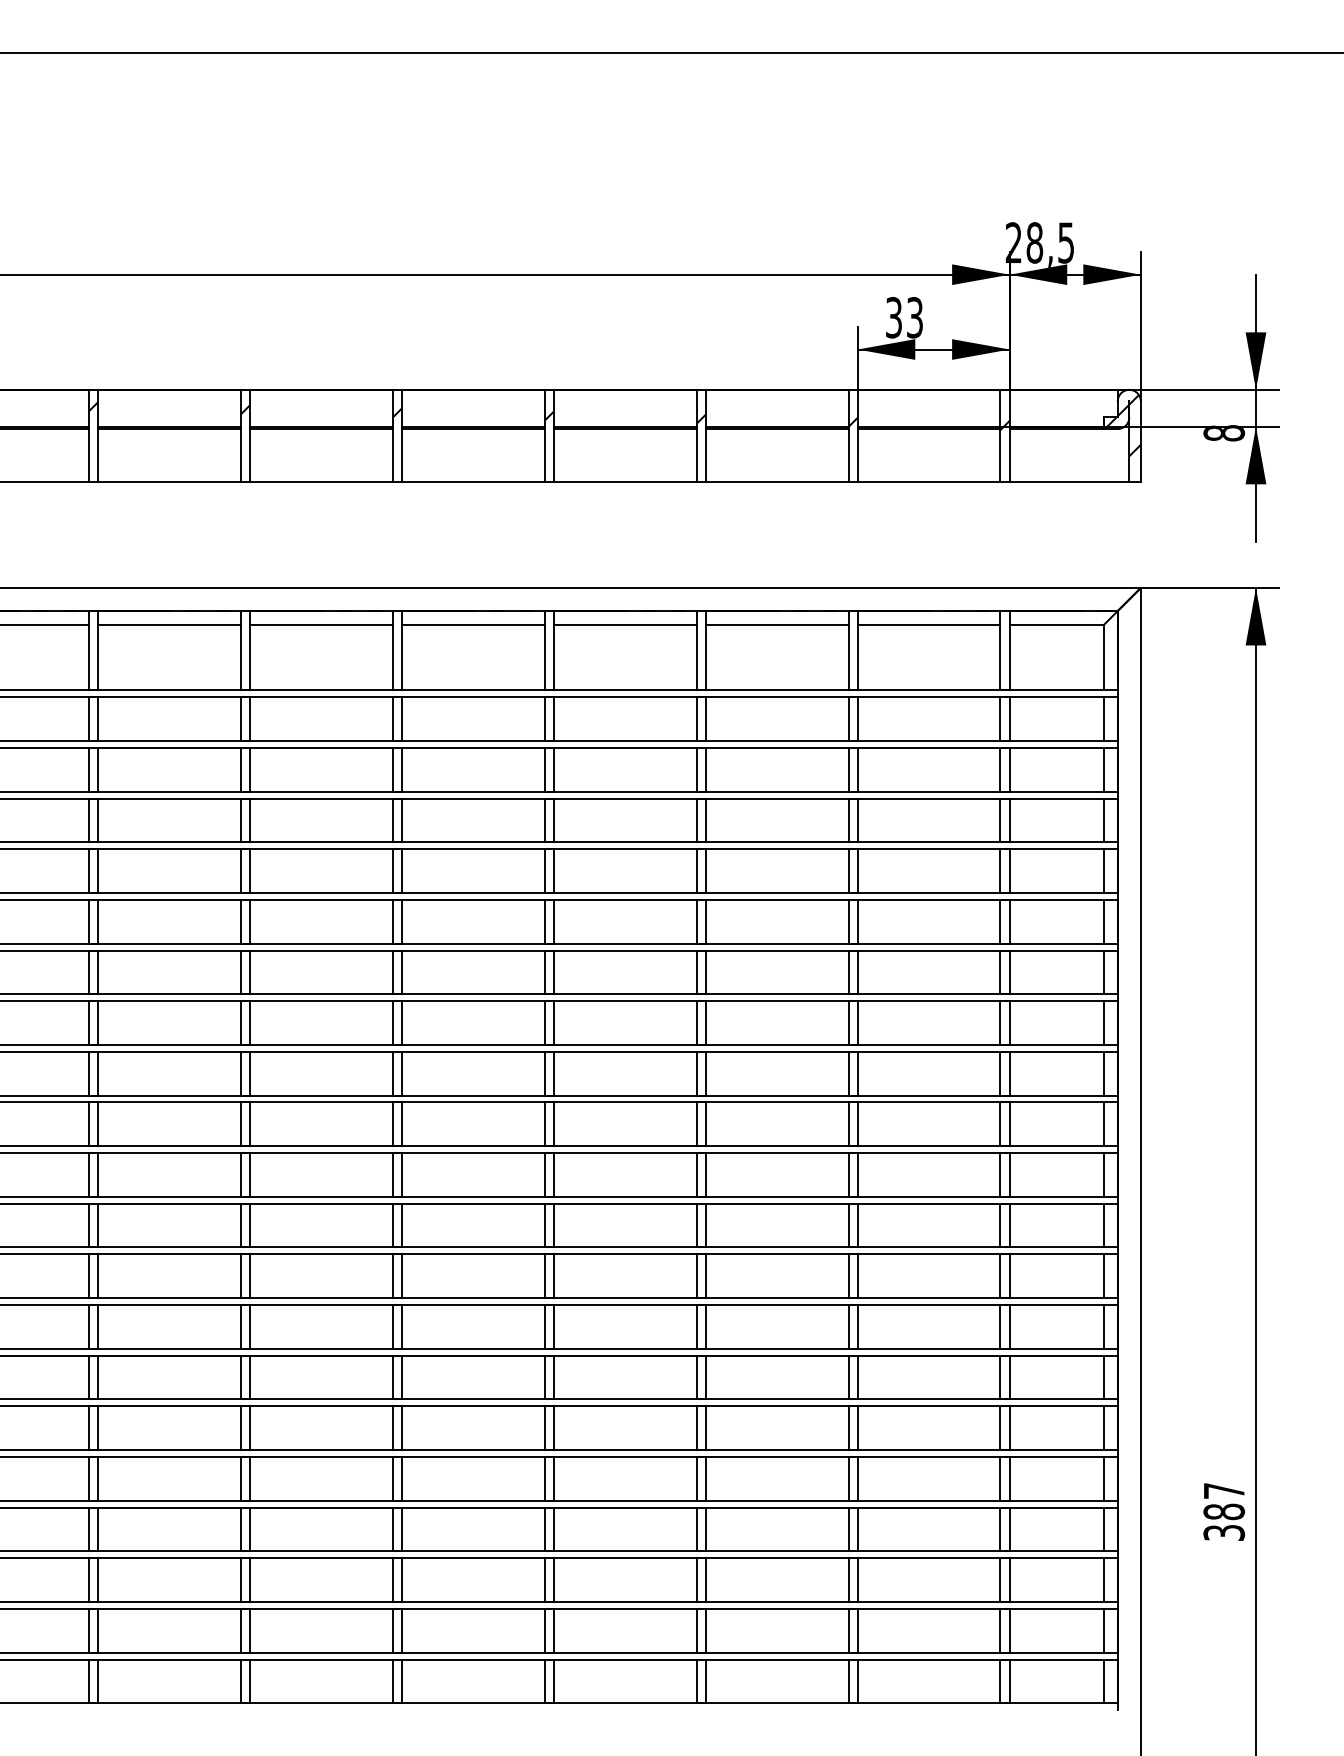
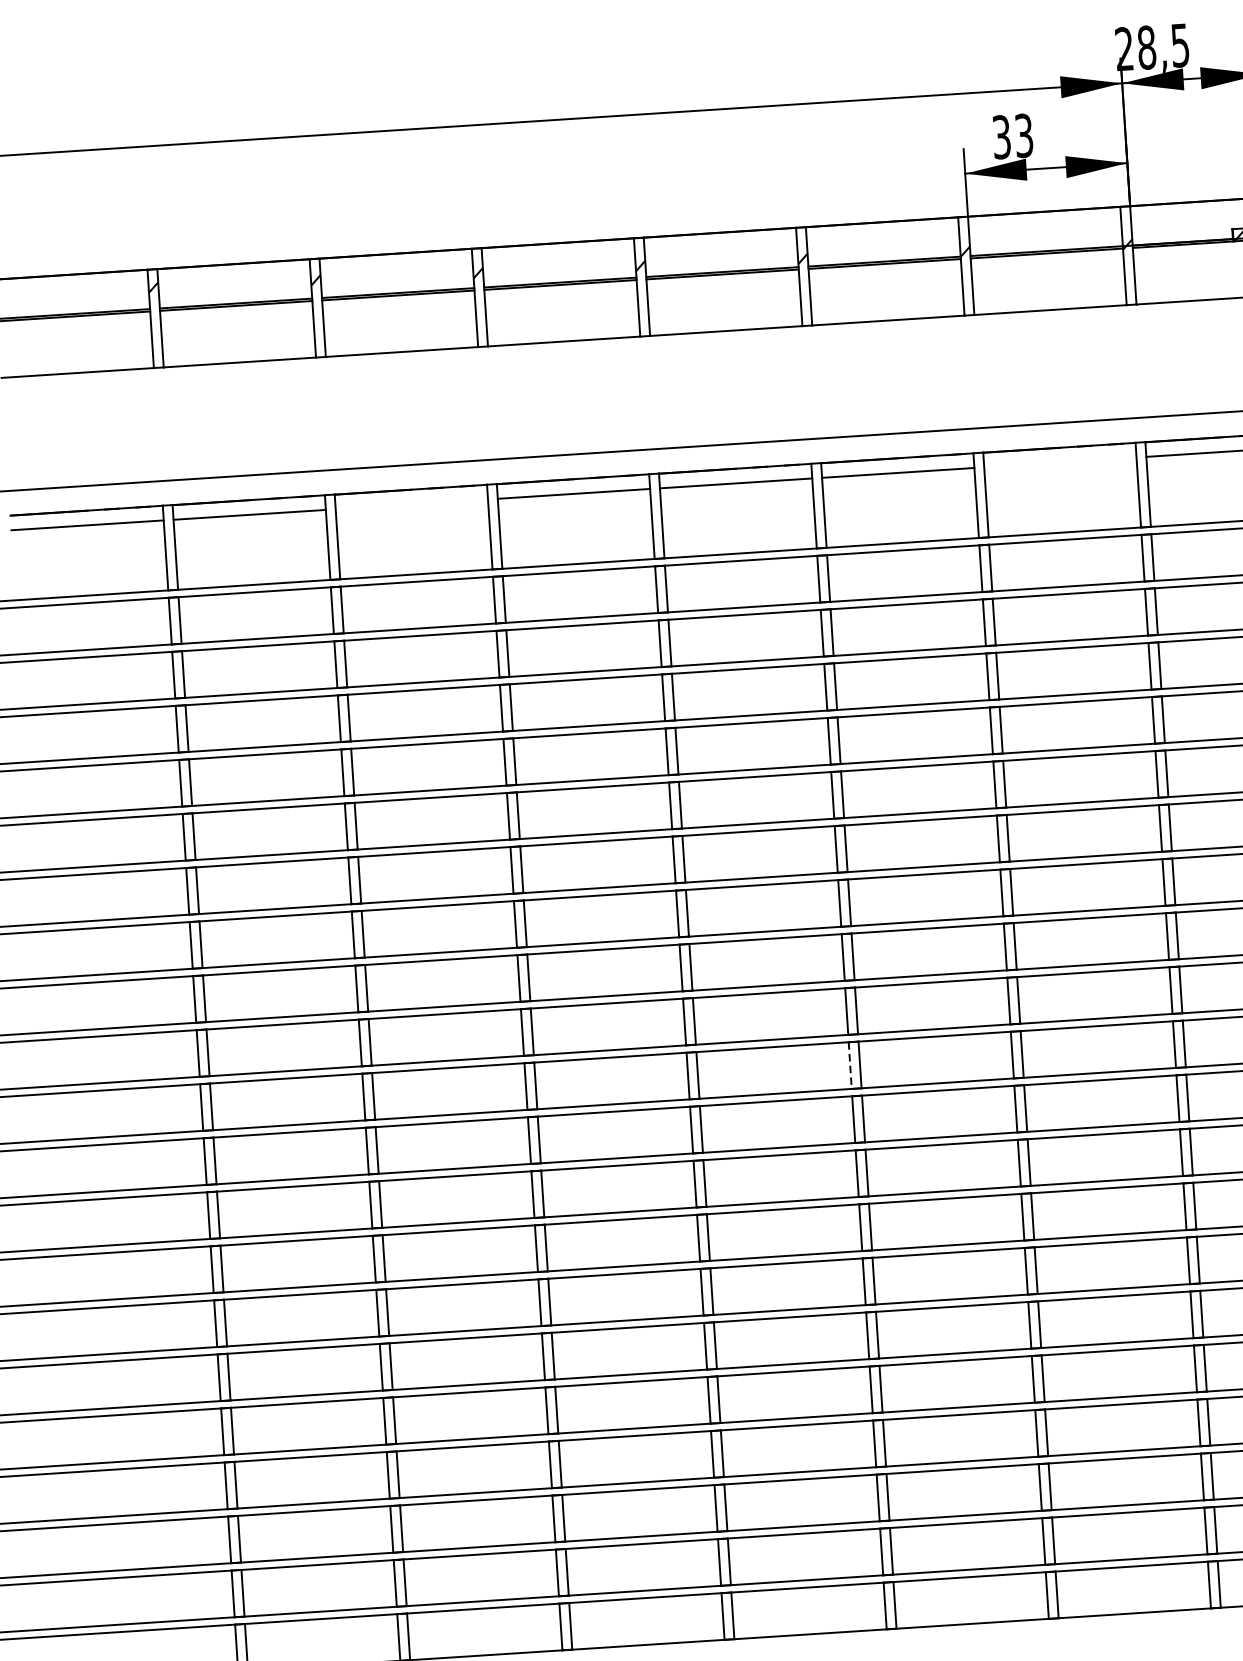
line: (320, 624) -> (410, 504), removed
line: (928, 624) -> (1059, 462), removed
line: (696, 1174) -> (850, 1065), solid -> dashed

